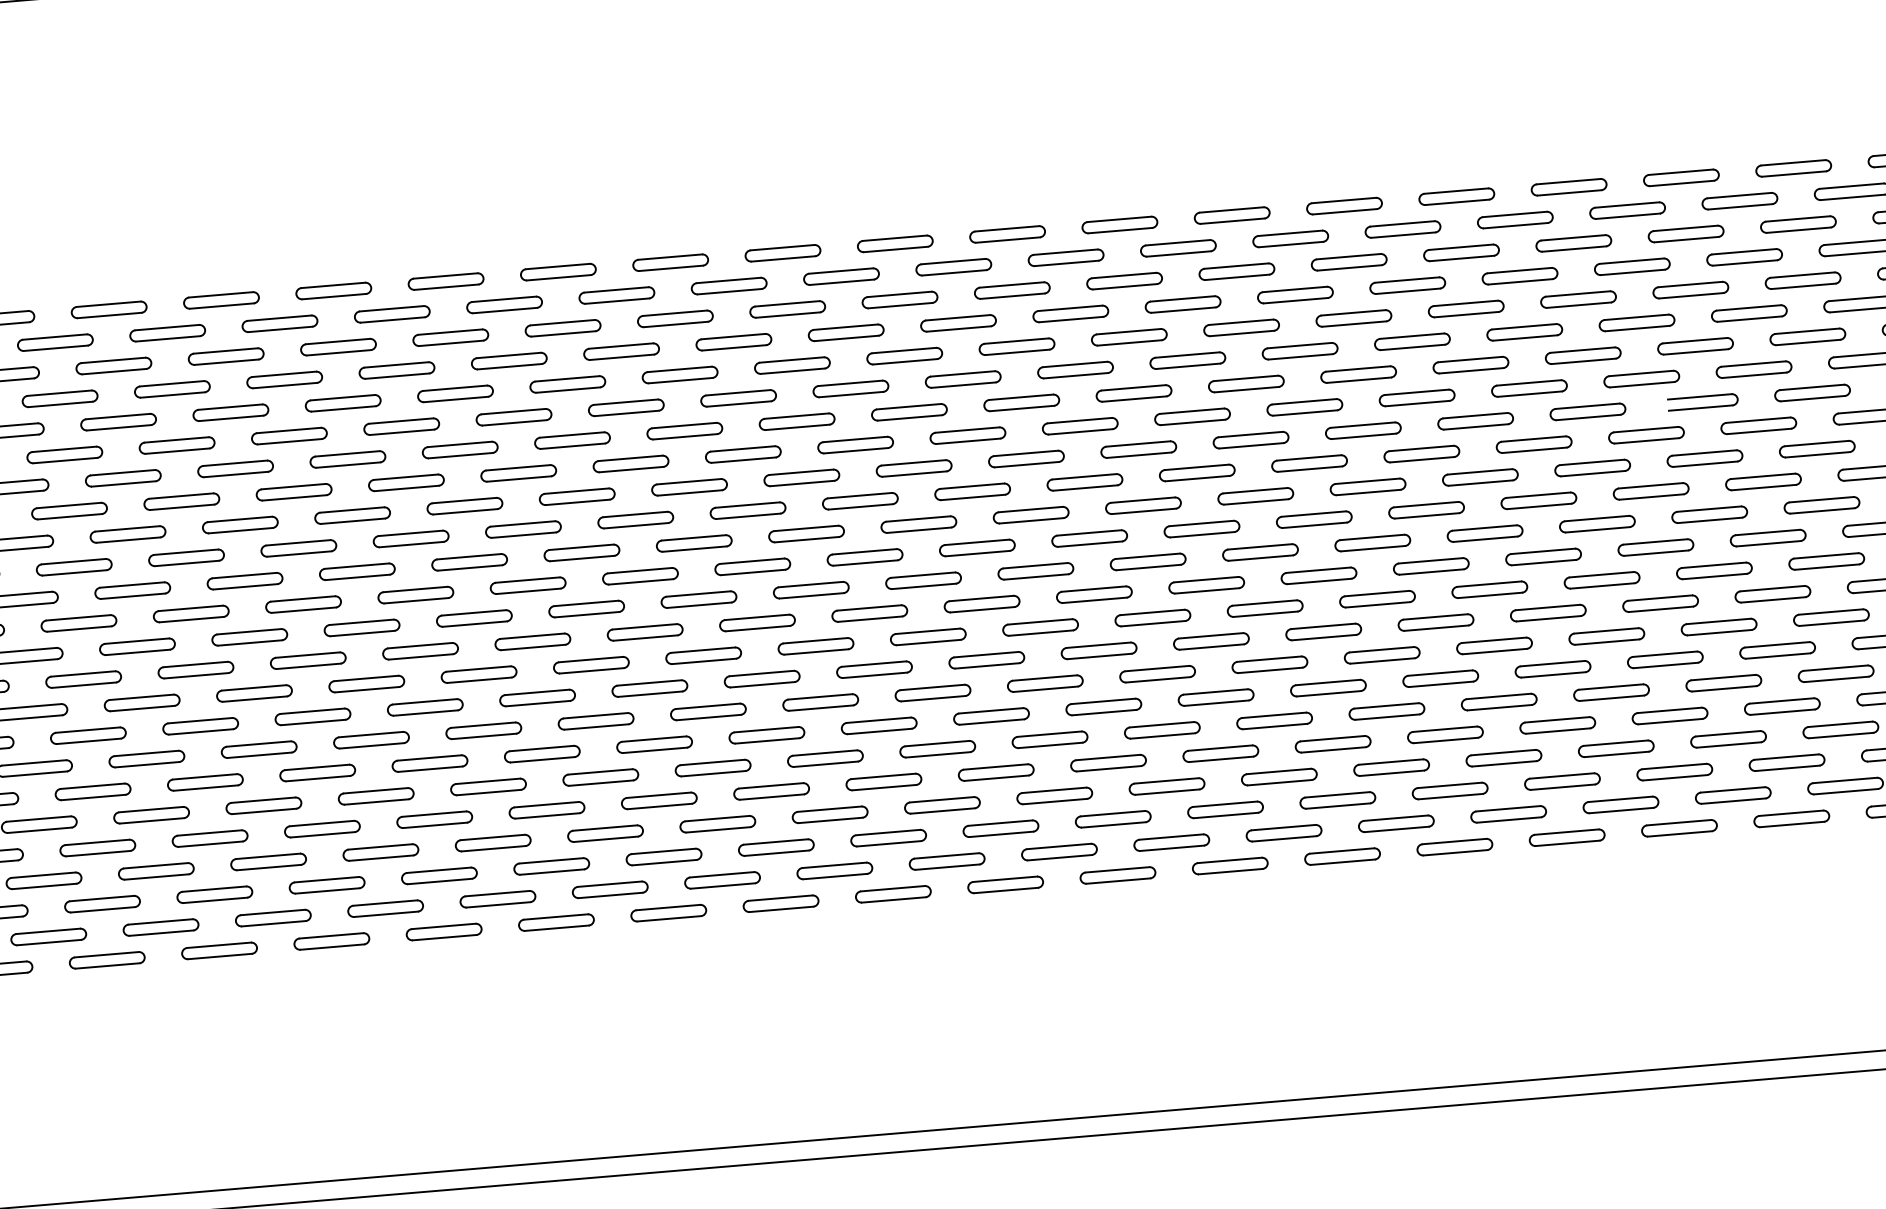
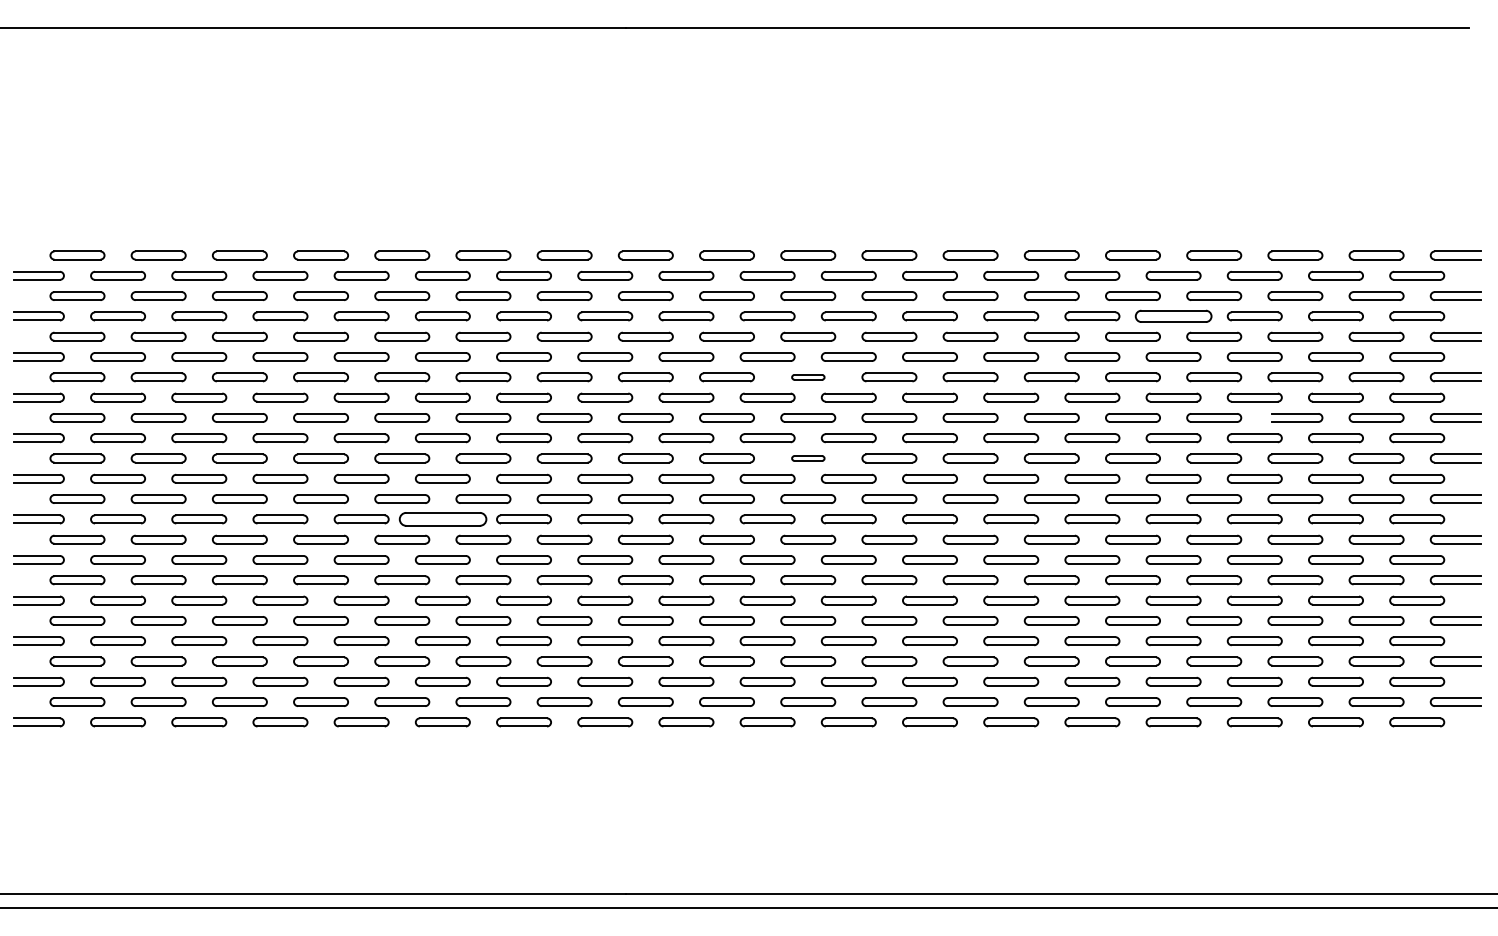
part: (1519, 276) -> (1173, 316), size x1.4
part: (1022, 403) -> (808, 377), size x0.6
part: (1031, 515) -> (808, 458), size x0.6
part: (532, 642) -> (442, 519), size x1.6

